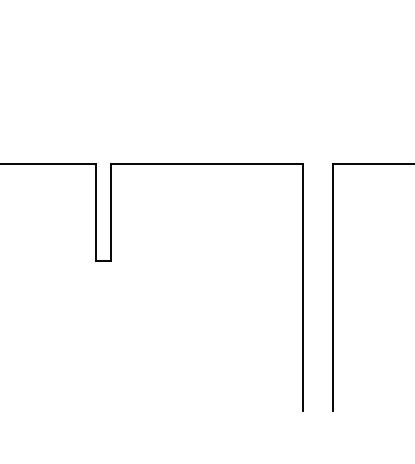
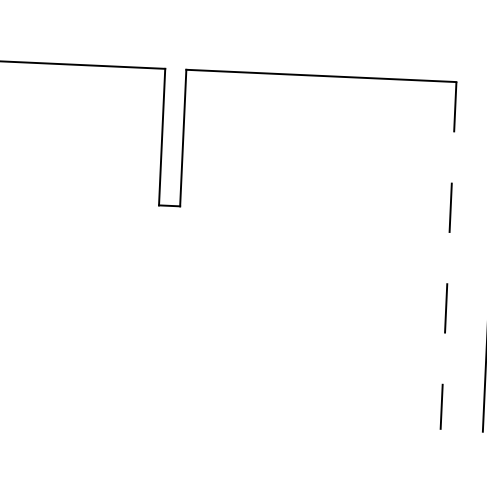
line: (303, 287) -> (449, 256), solid -> dashed

